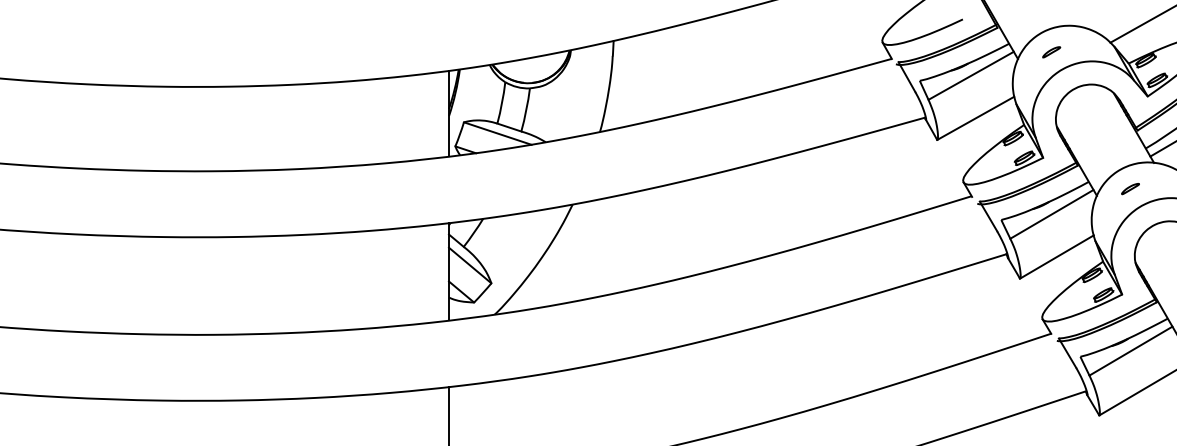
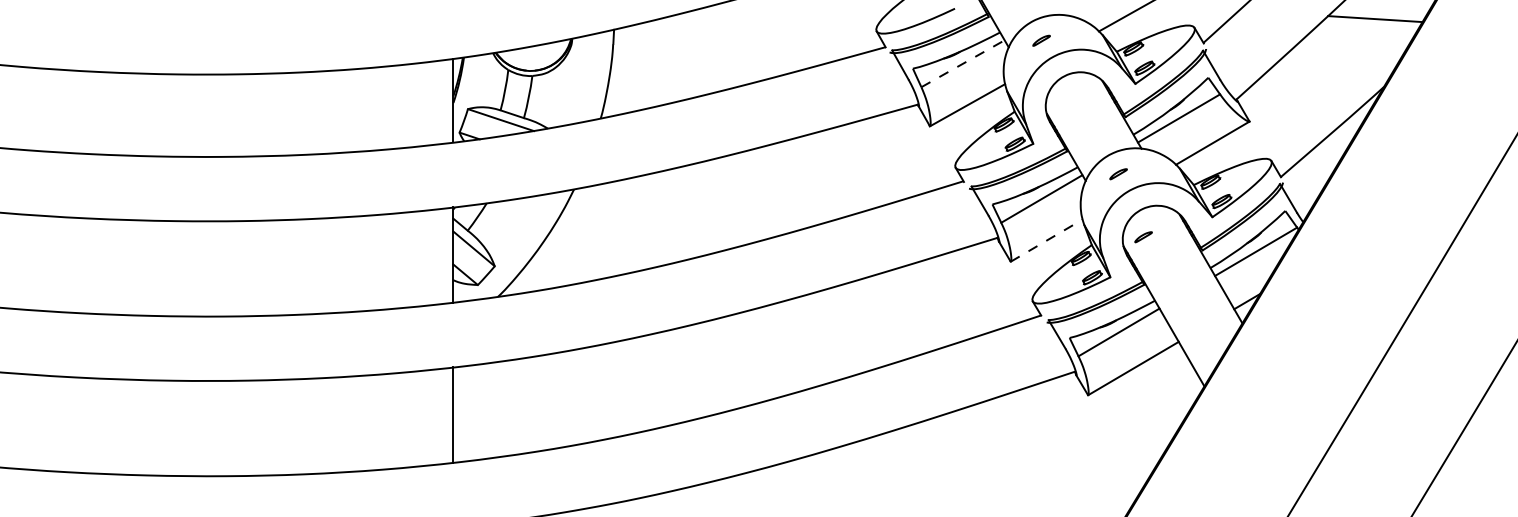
line: (971, 75) -> (963, 63), solid -> dashed
part: (1156, 253) -> (1143, 237), added
line: (1056, 256) -> (1046, 240), solid -> dashed

